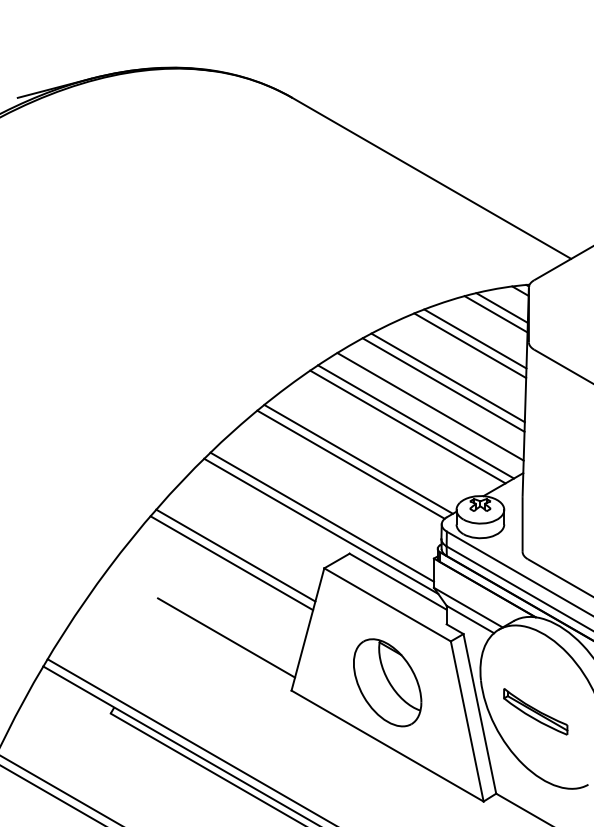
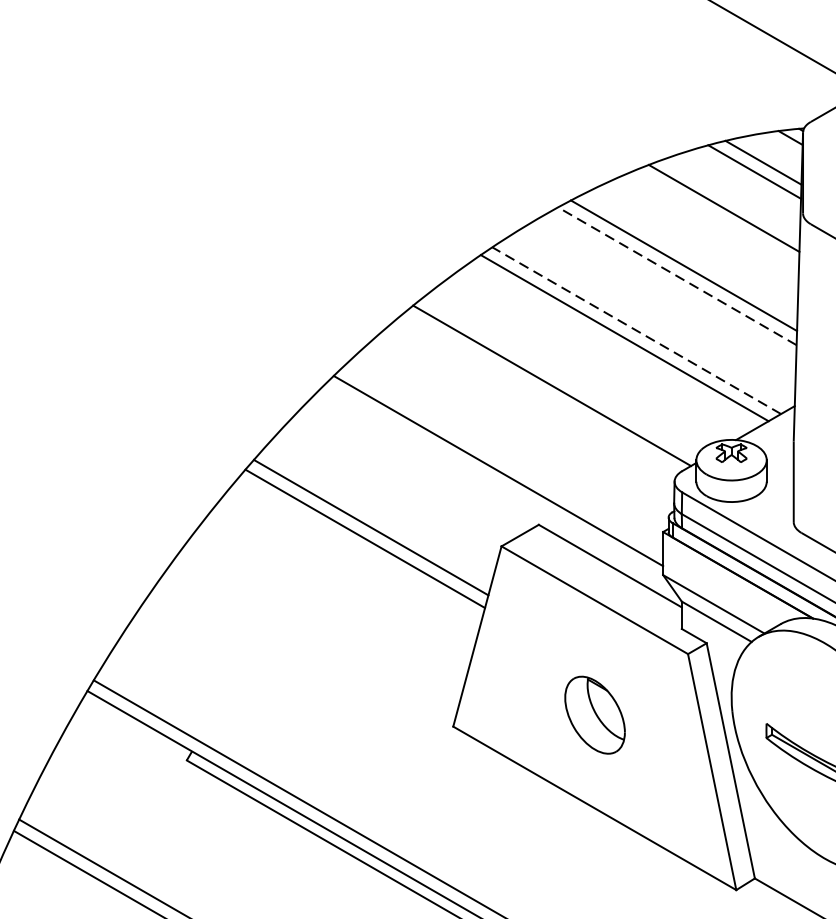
line: (470, 345) -> (716, 218), removed
line: (443, 384) -> (677, 275), solid -> dashed
line: (430, 406) -> (658, 307), removed
line: (415, 421) -> (635, 330), solid -> dashed
line: (350, 464) -> (540, 393), removed
line: (321, 525) -> (497, 483), removed
line: (226, 637) -> (357, 648), removed
part: (387, 682) -> (594, 714), size x0.6

